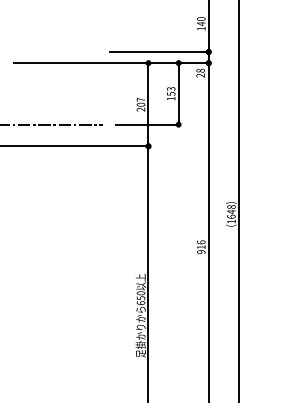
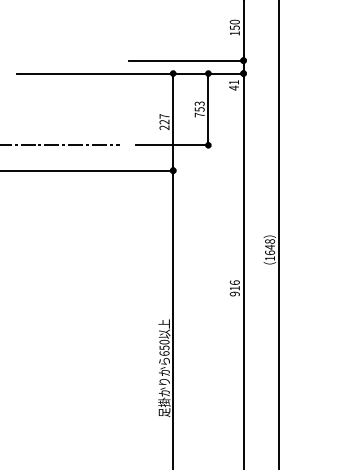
text: (200, 23) -> (234, 27), 140 -> 150
text: (200, 73) -> (234, 85), 28 -> 41
text: (170, 98) -> (199, 114), 153 -> 753
text: (141, 104) -> (164, 121), 207 -> 227

